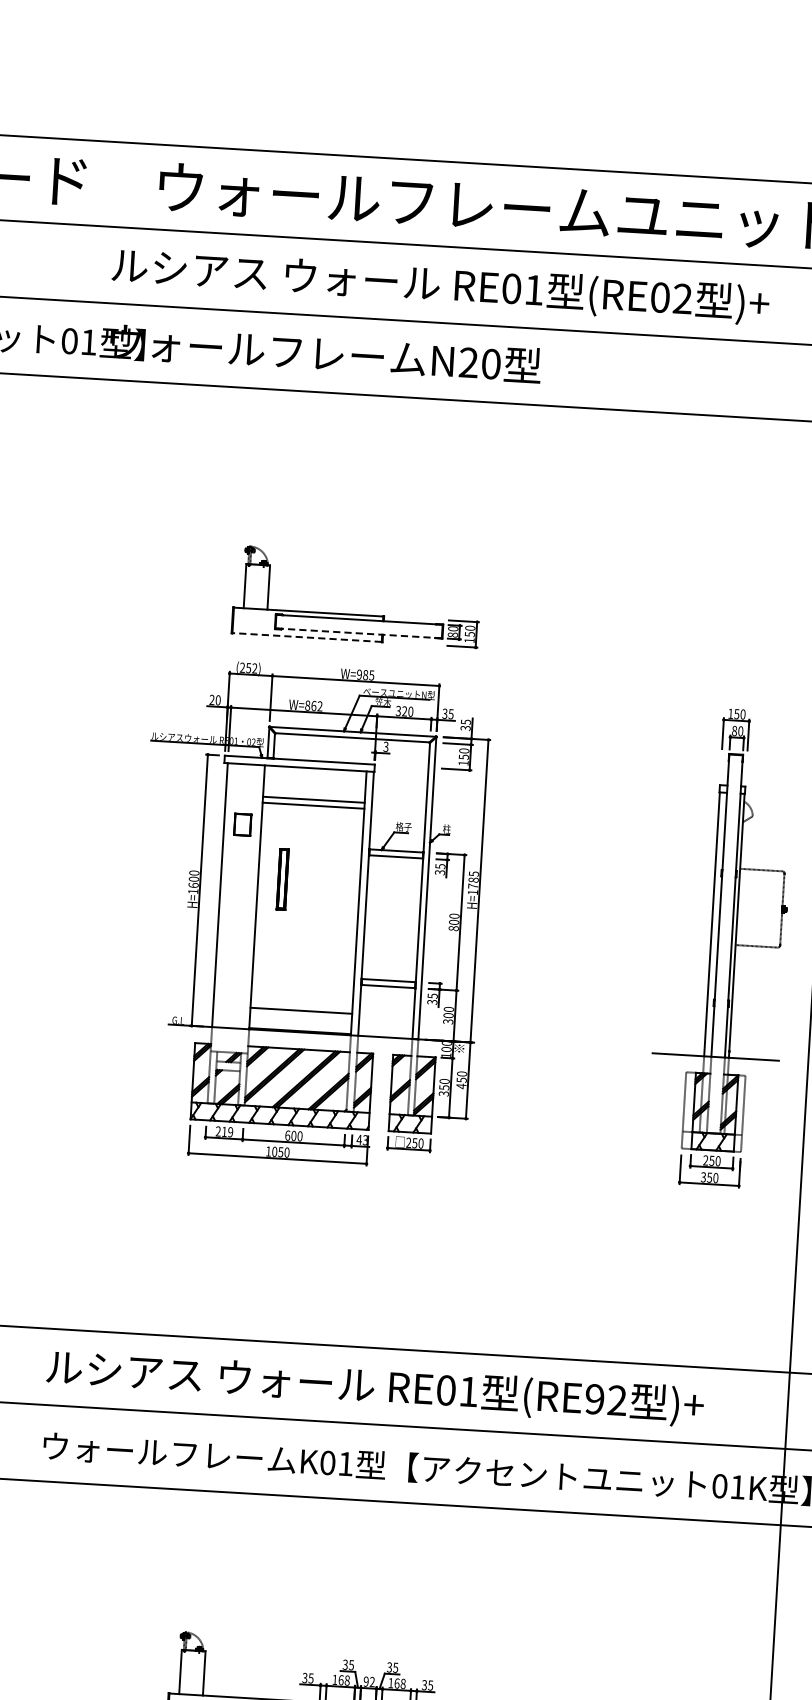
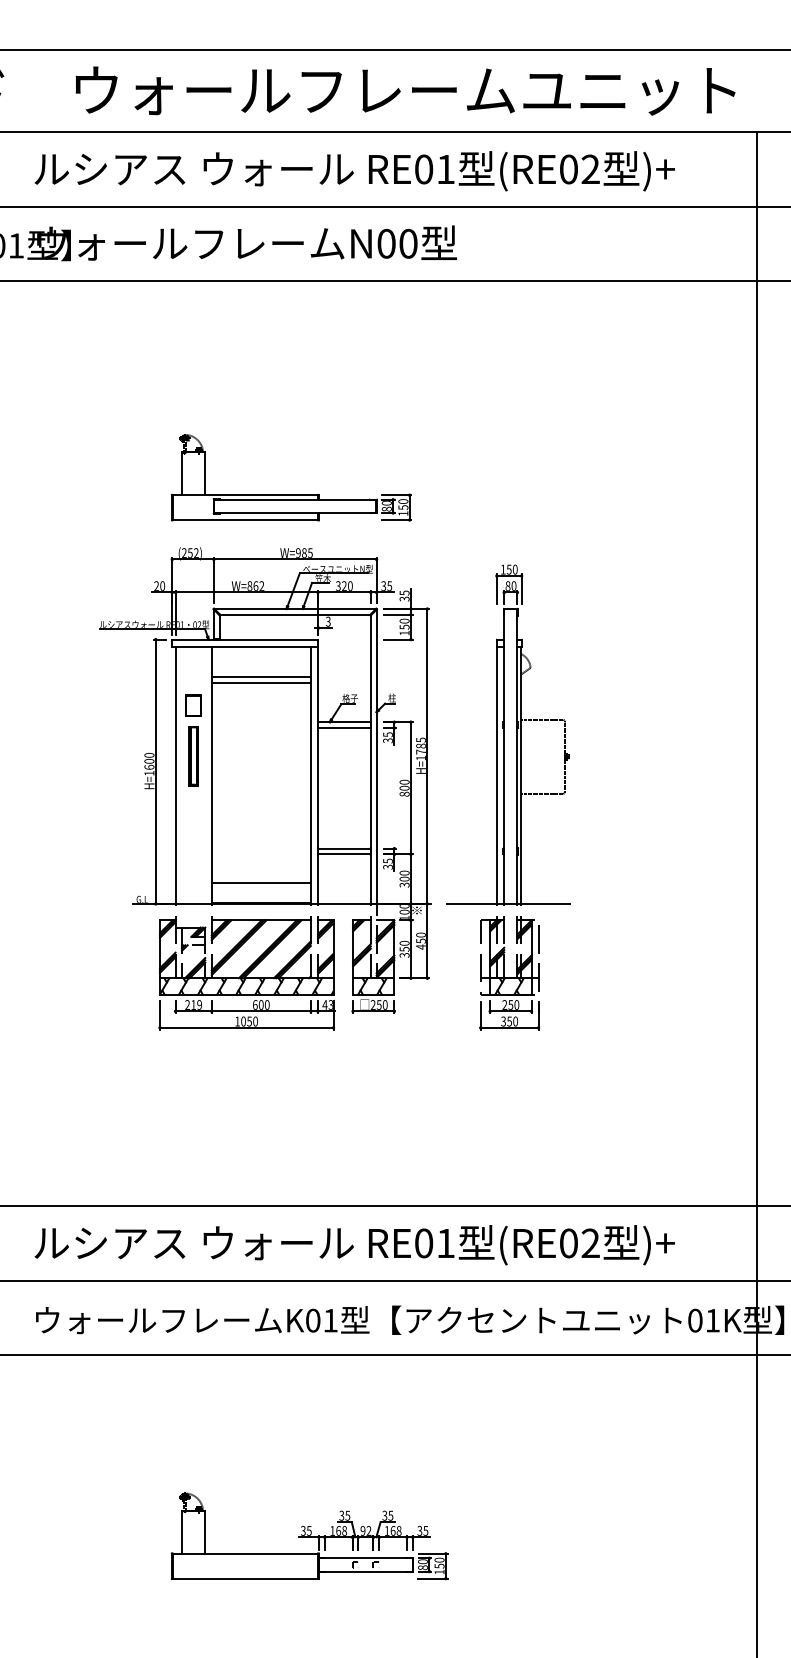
text: (468, 362) -> (386, 243), N20 -> N00
line: (357, 632) -> (294, 512), dashed -> solid
line: (307, 638) -> (245, 520), dashed -> solid
part: (282, 879) -> (193, 756), moved
part: (722, 947) -> (508, 797), moved
text: (594, 1399) -> (568, 1243), (RE92 -> (RE02

